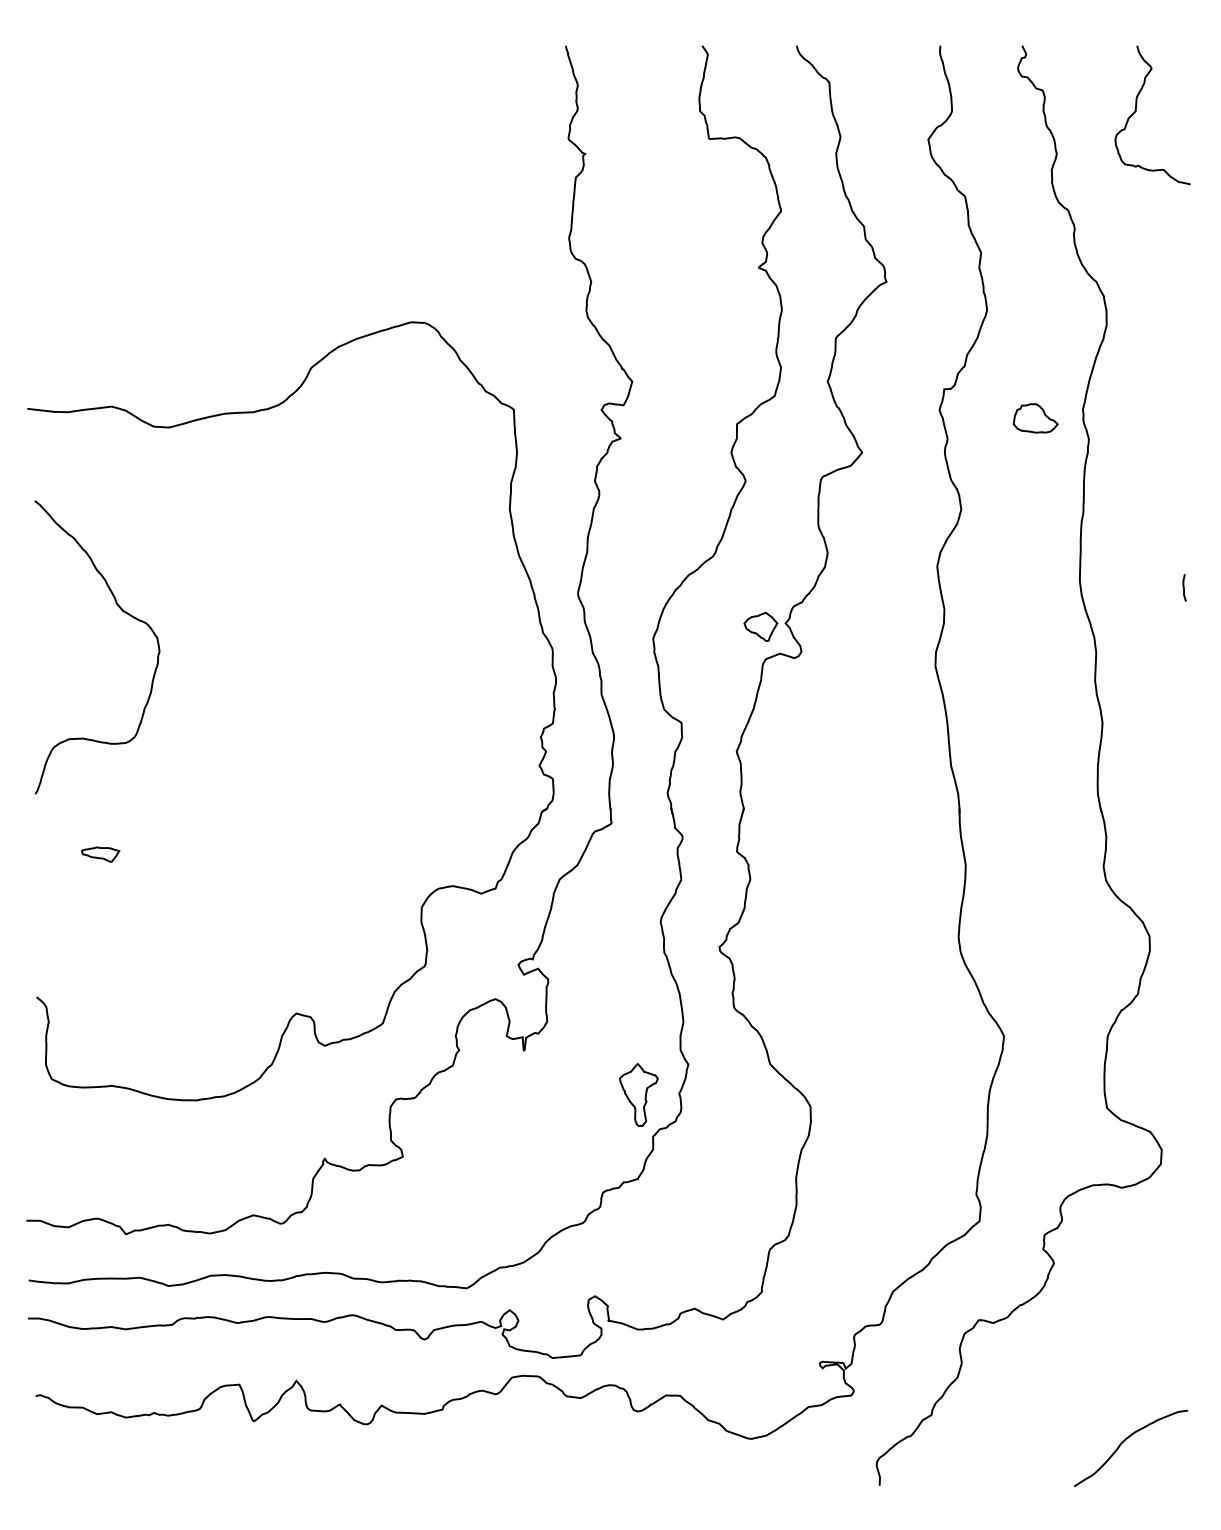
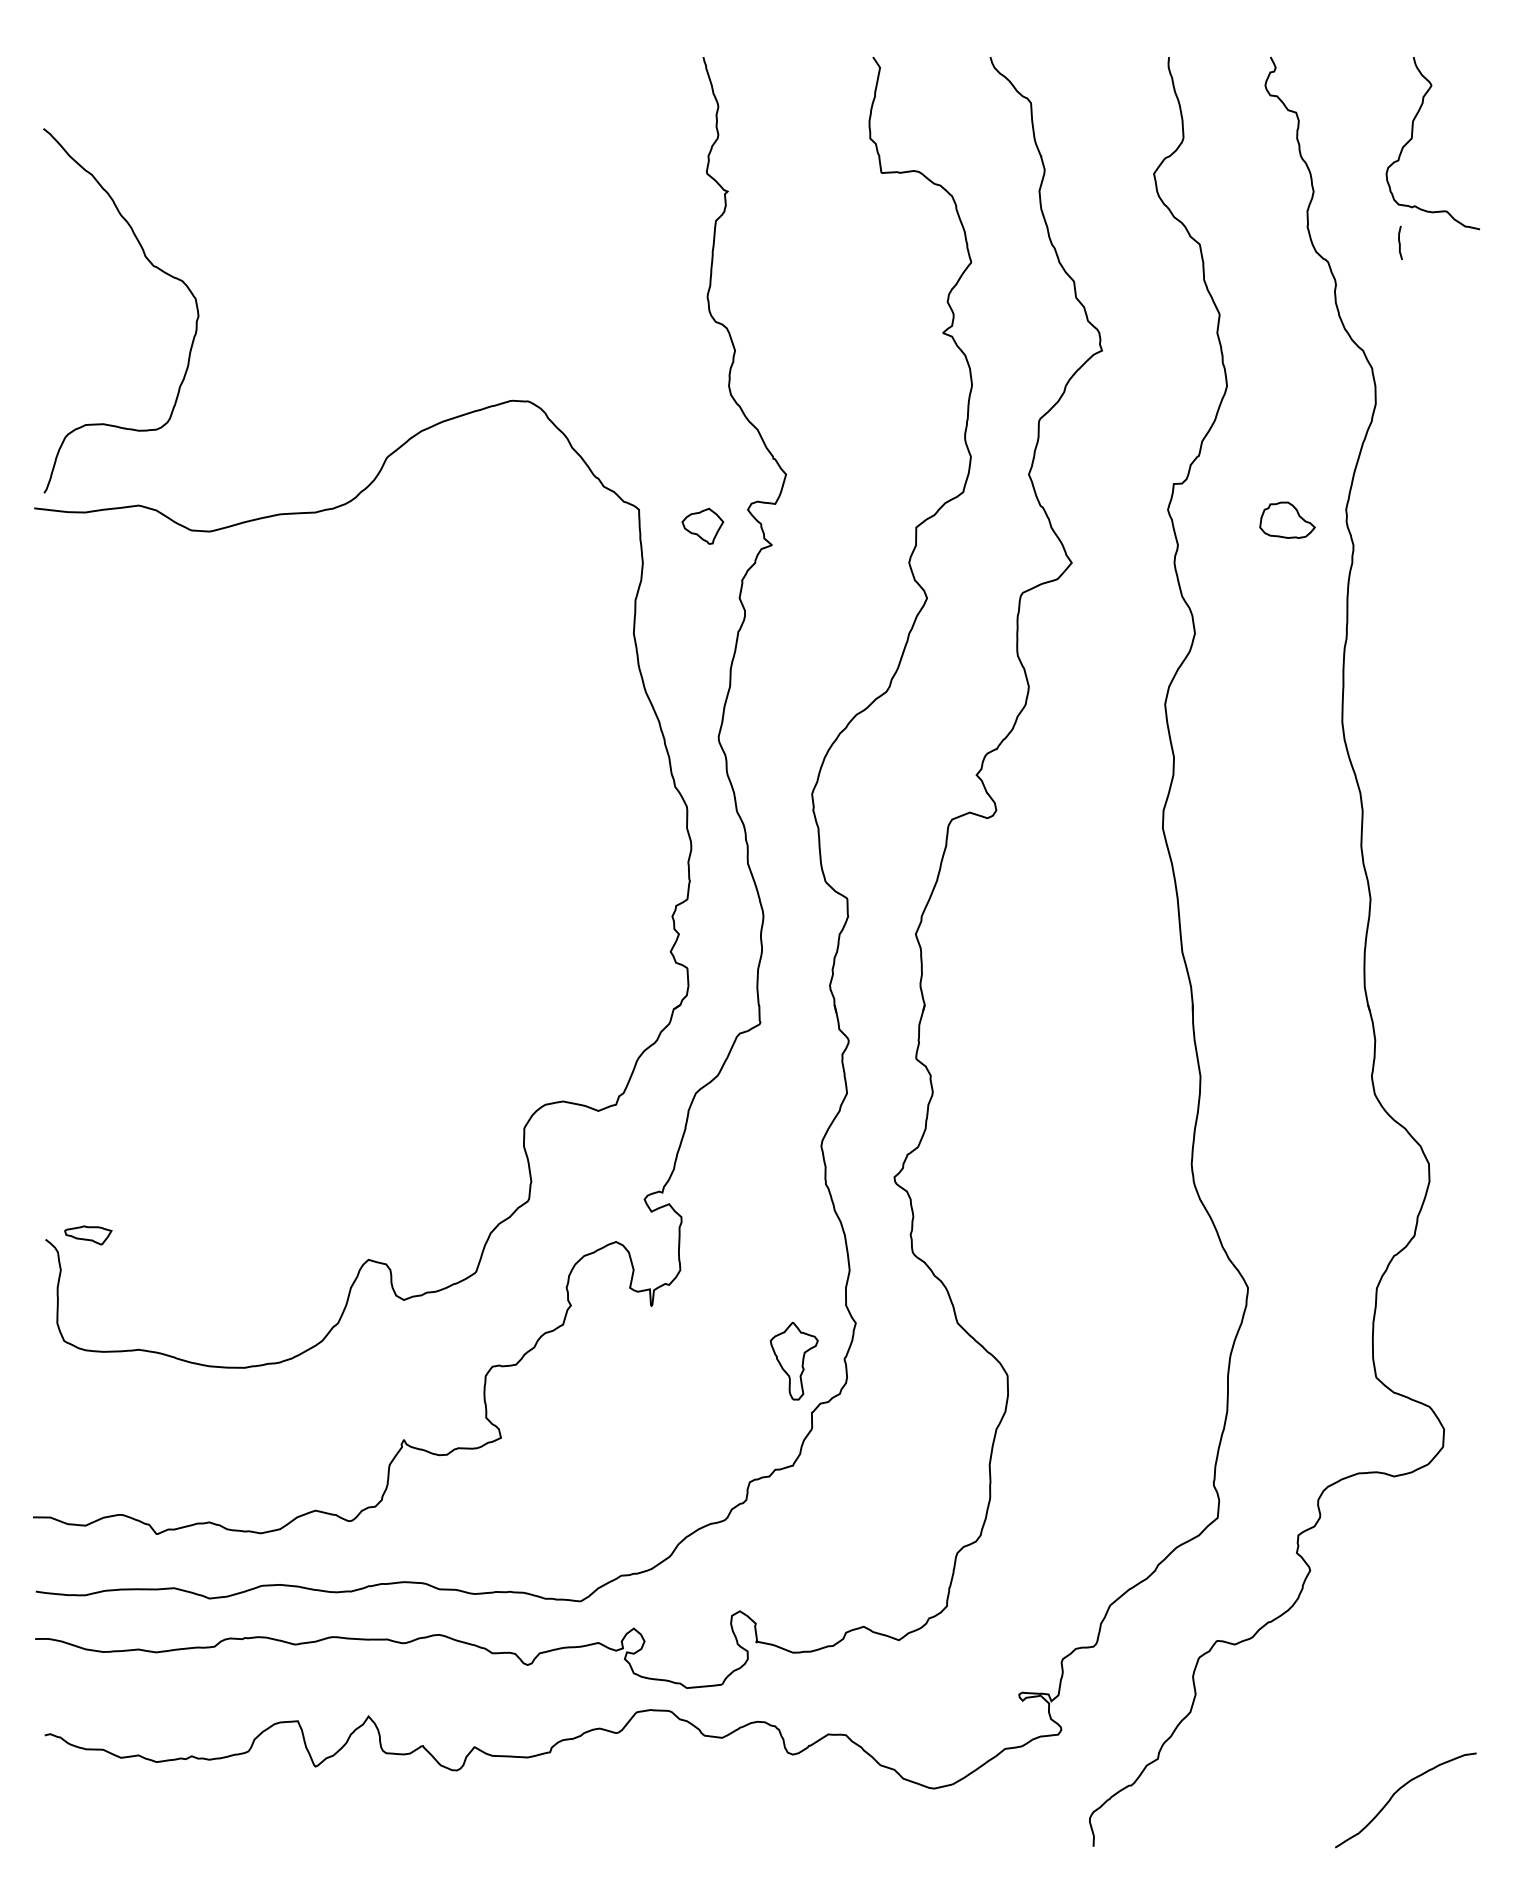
curve: (1184, 587) -> (1400, 242), moved
curve: (122, 611) -> (152, 266), moved
part: (760, 626) -> (702, 525), moved
part: (100, 854) -> (88, 1235), moved

